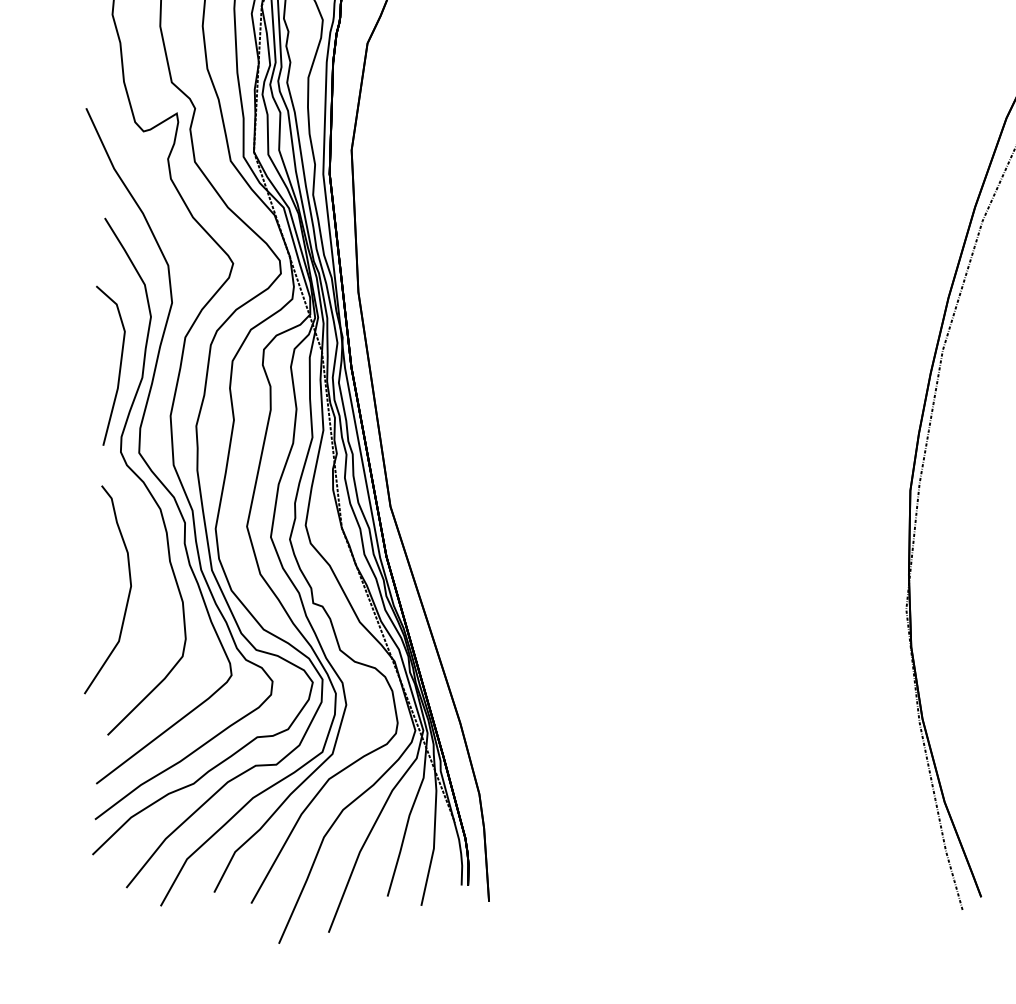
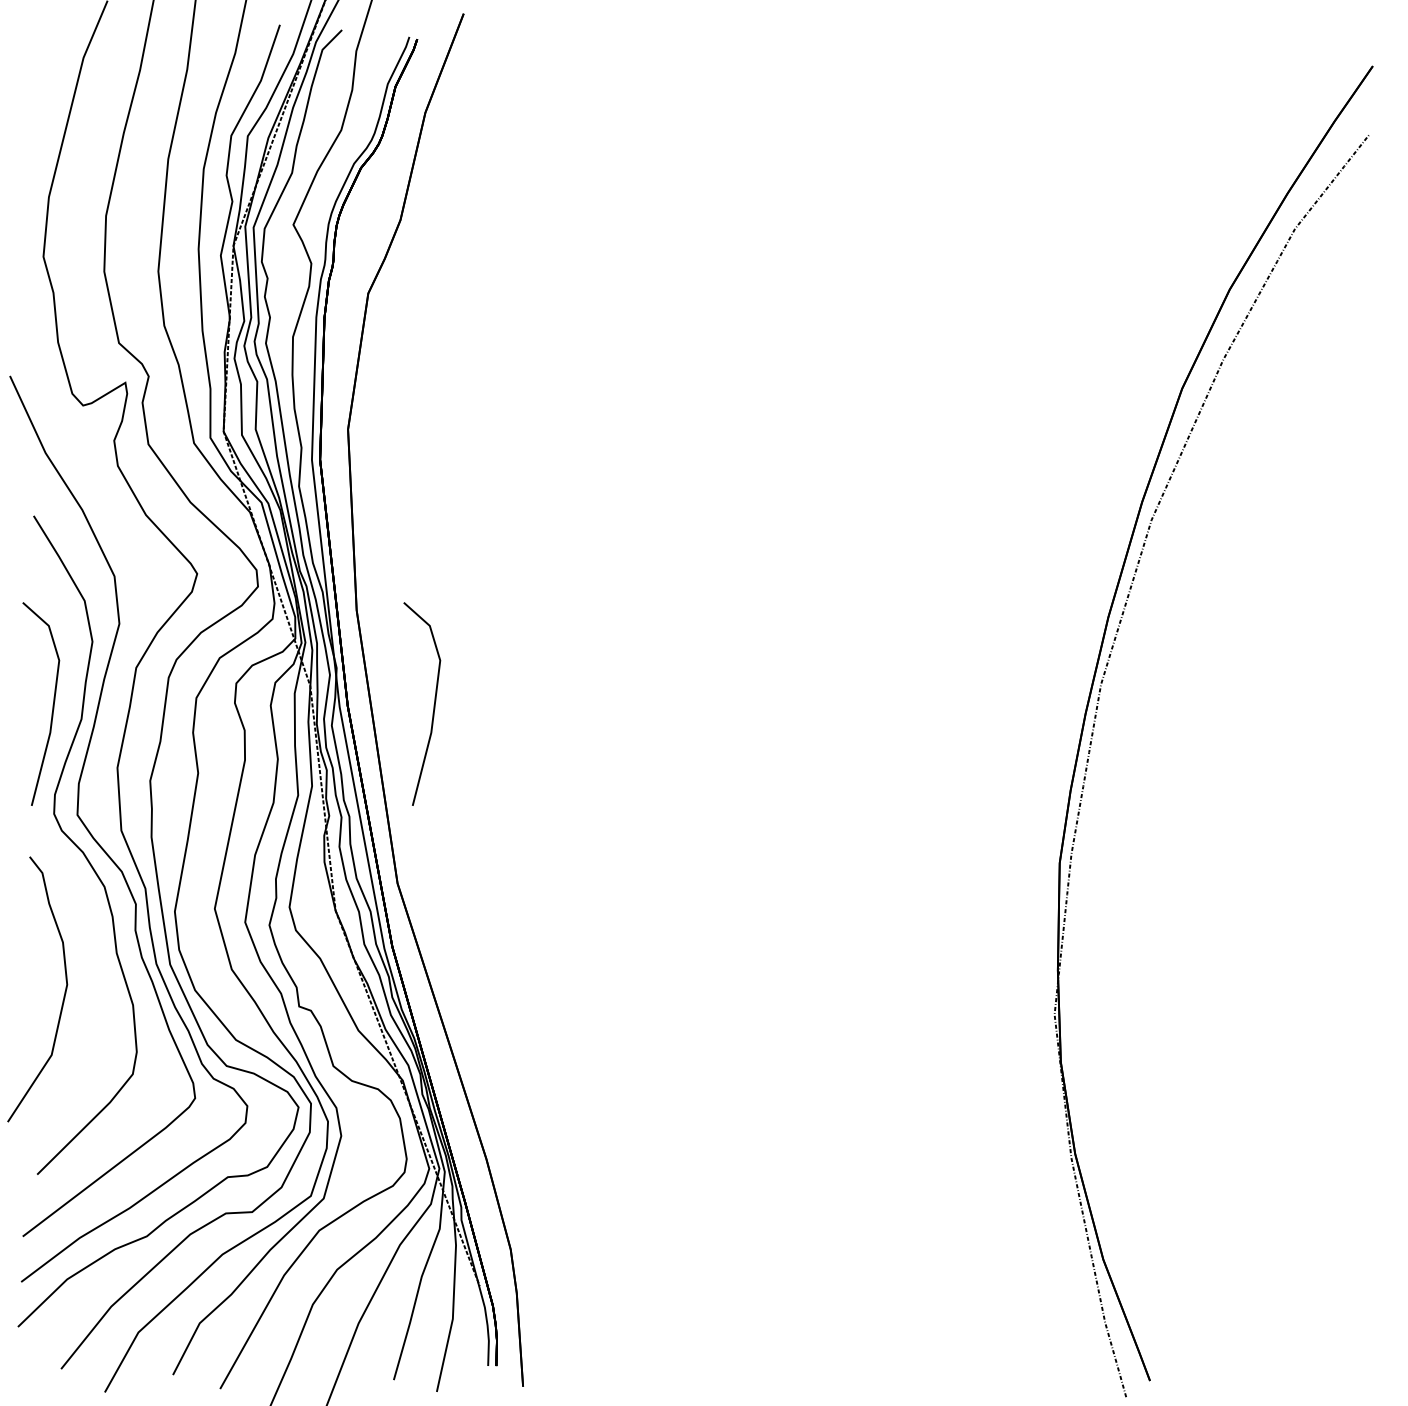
line: (418, 366) -> (433, 704), added

